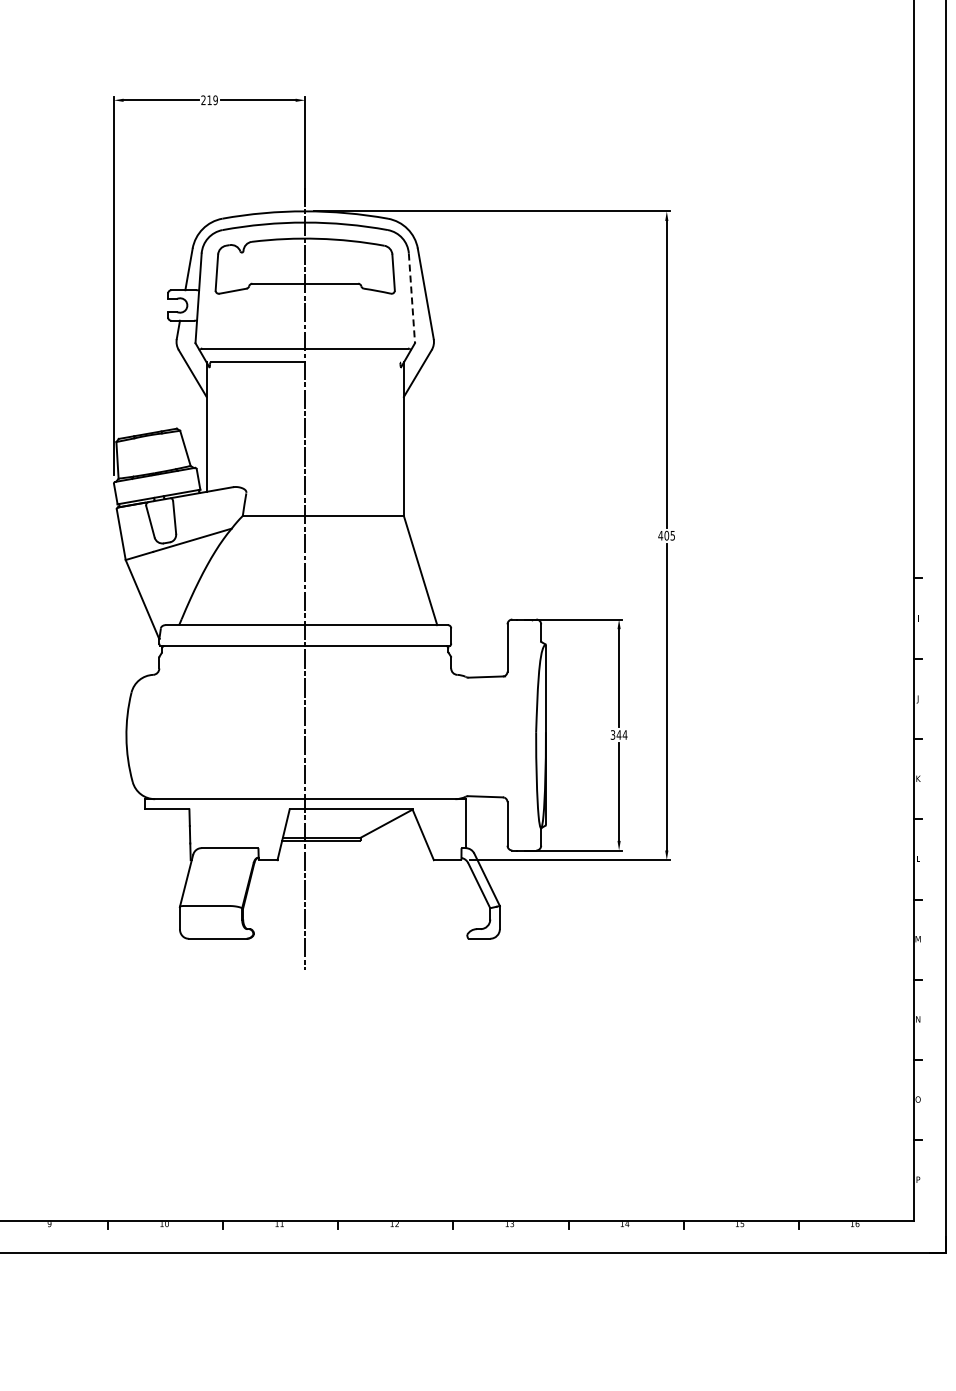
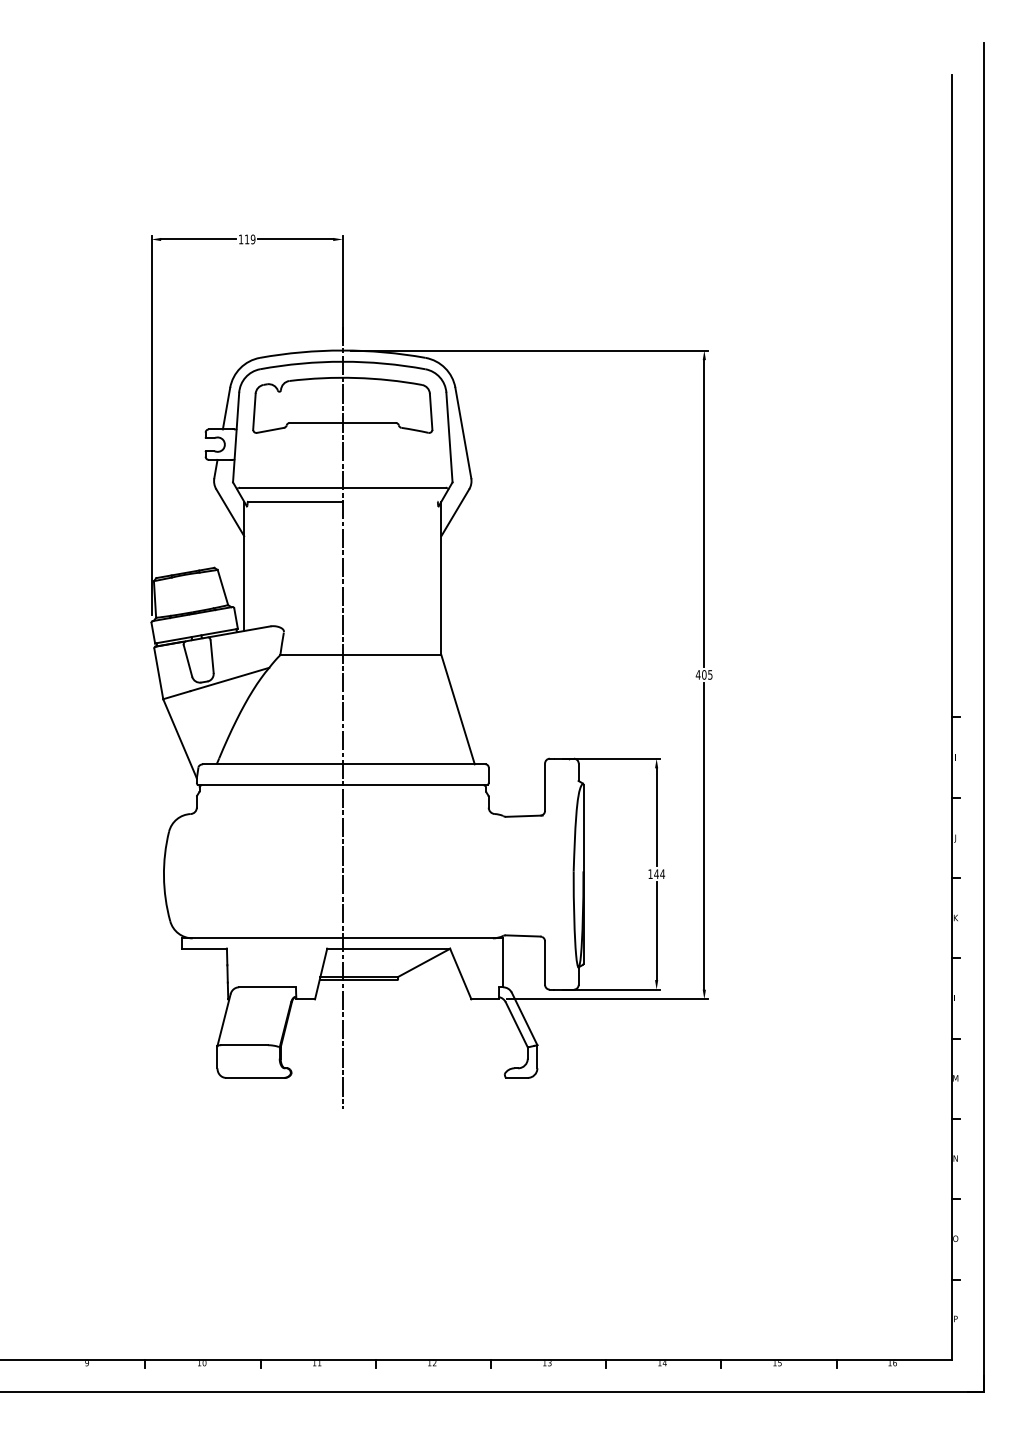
text: (202, 99) -> (240, 238), 219 -> 119
line: (411, 298) -> (449, 437), dashed -> solid
text: (612, 735) -> (650, 874), 344 -> 144

